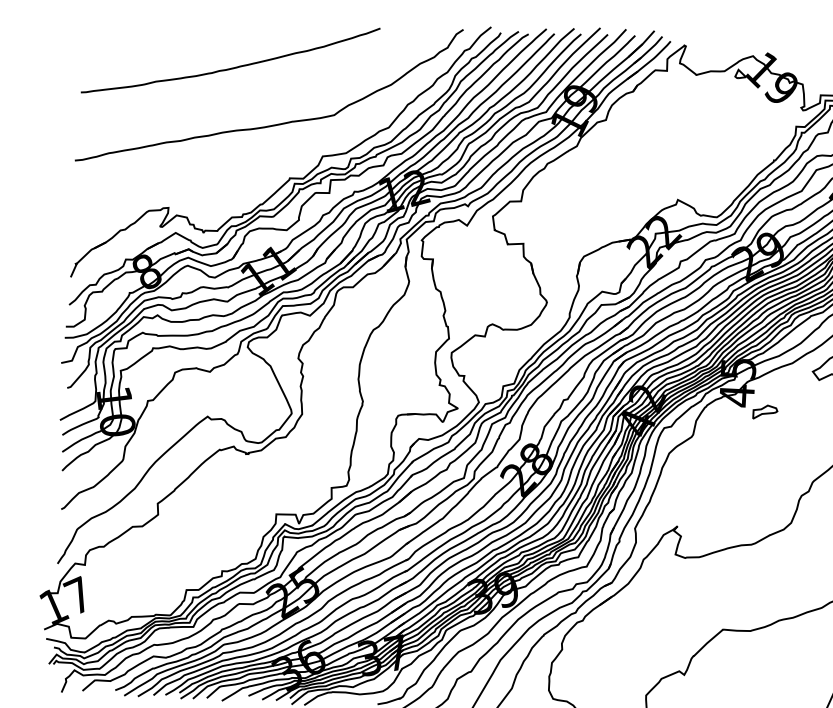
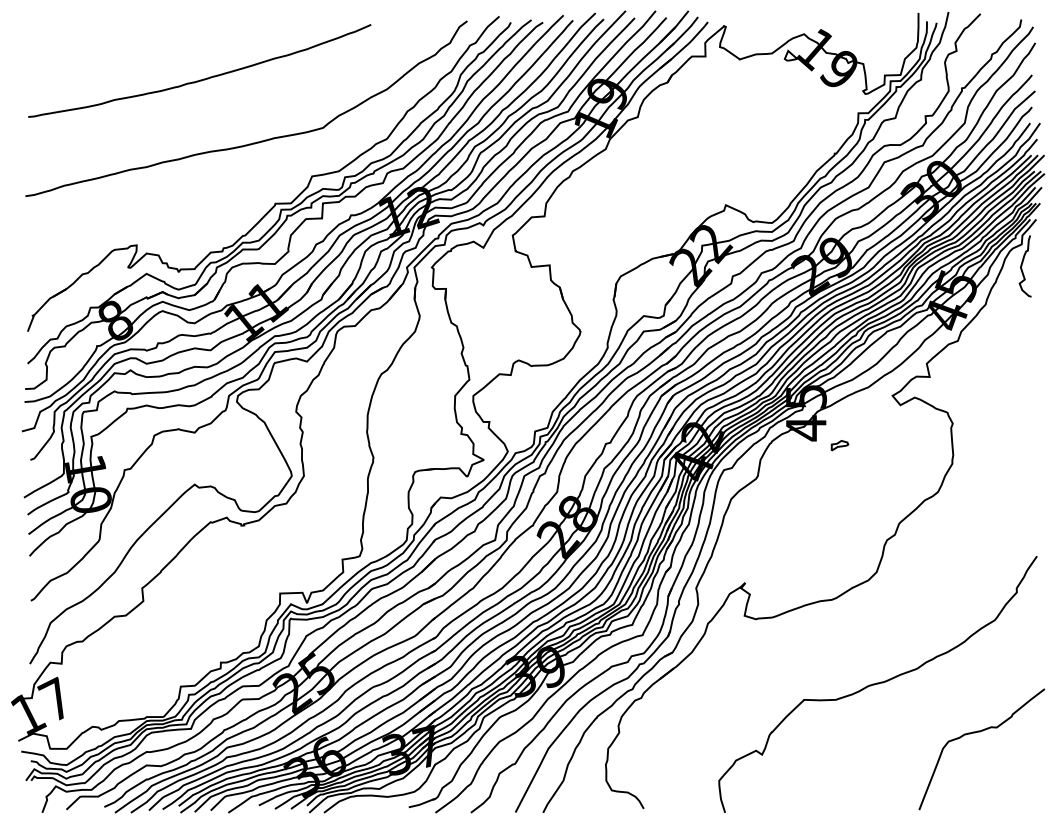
part: (764, 412) -> (839, 445), size x0.6

